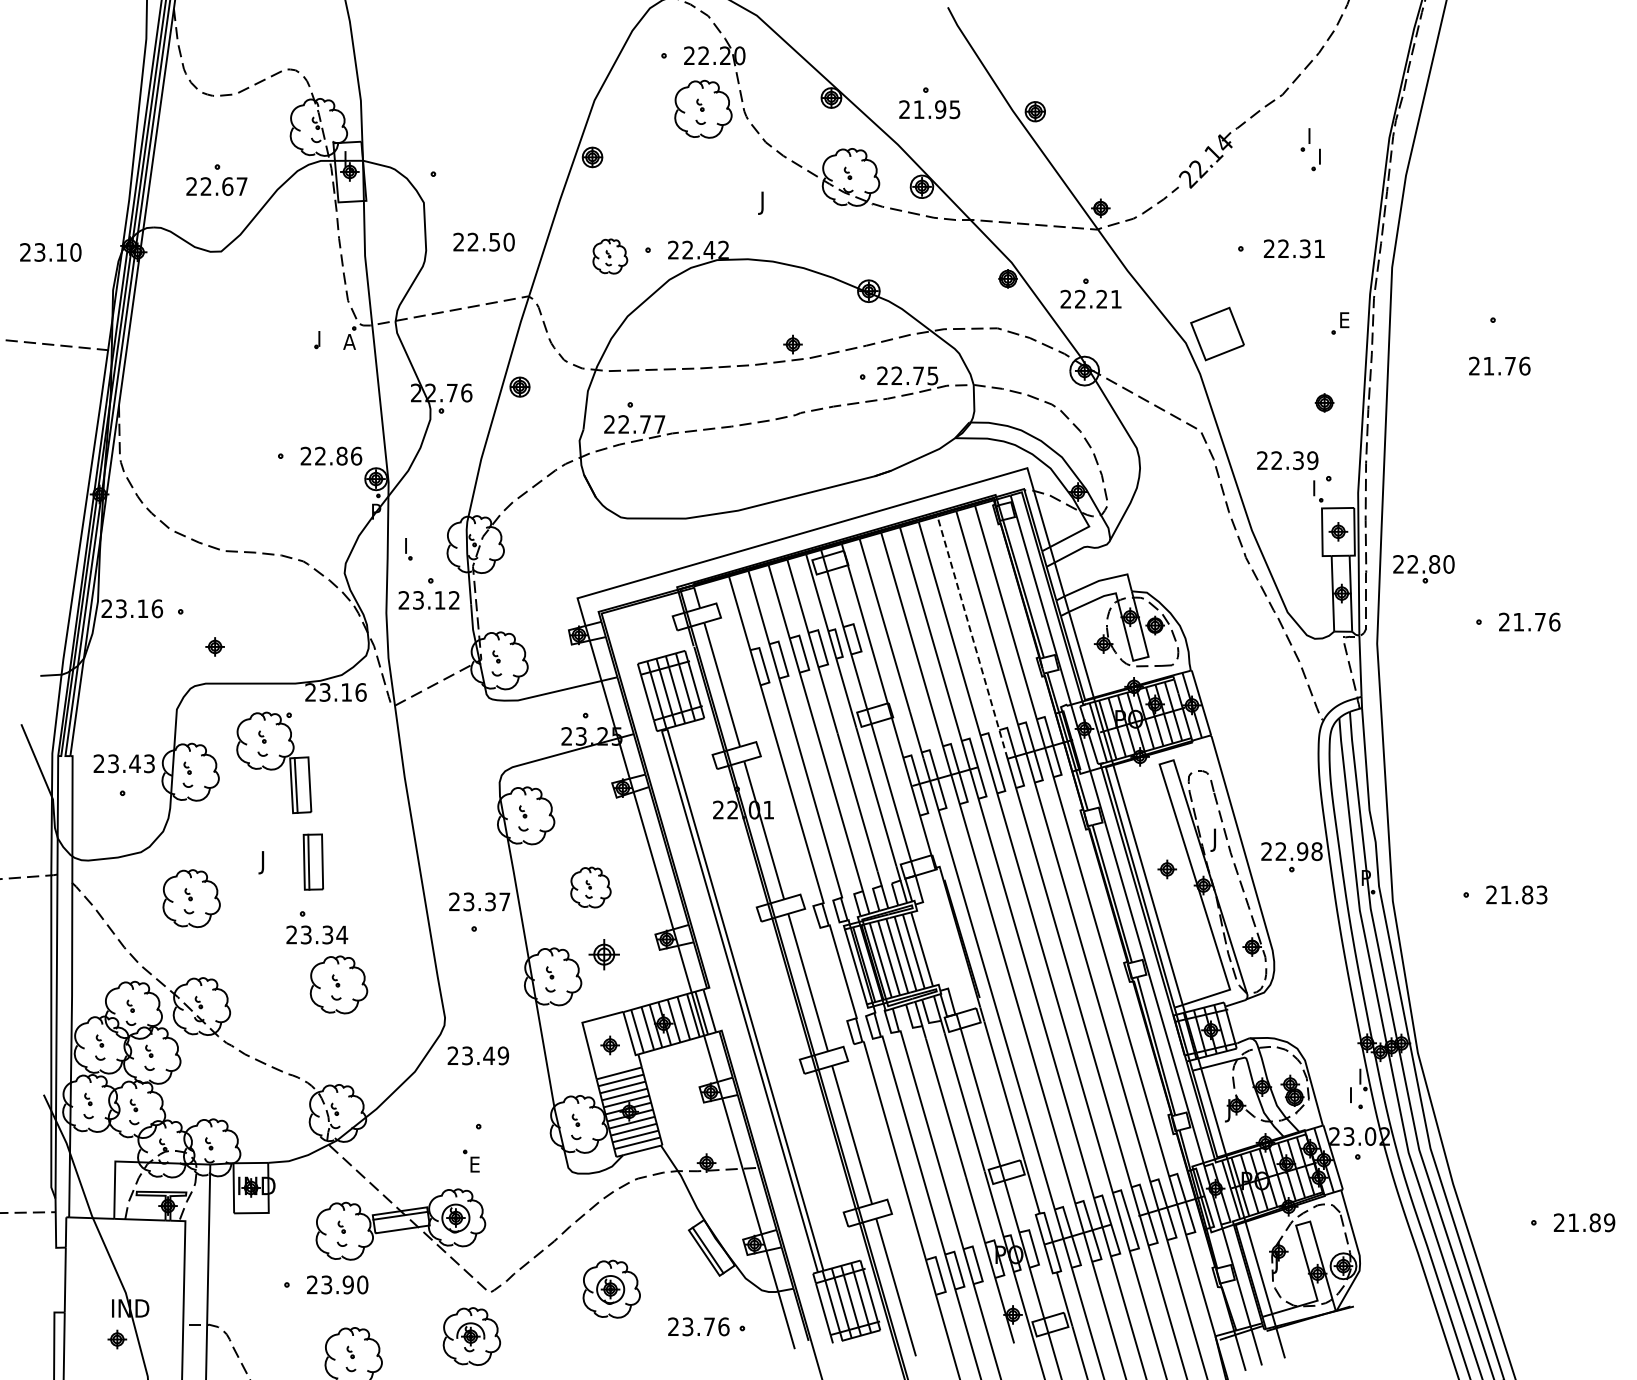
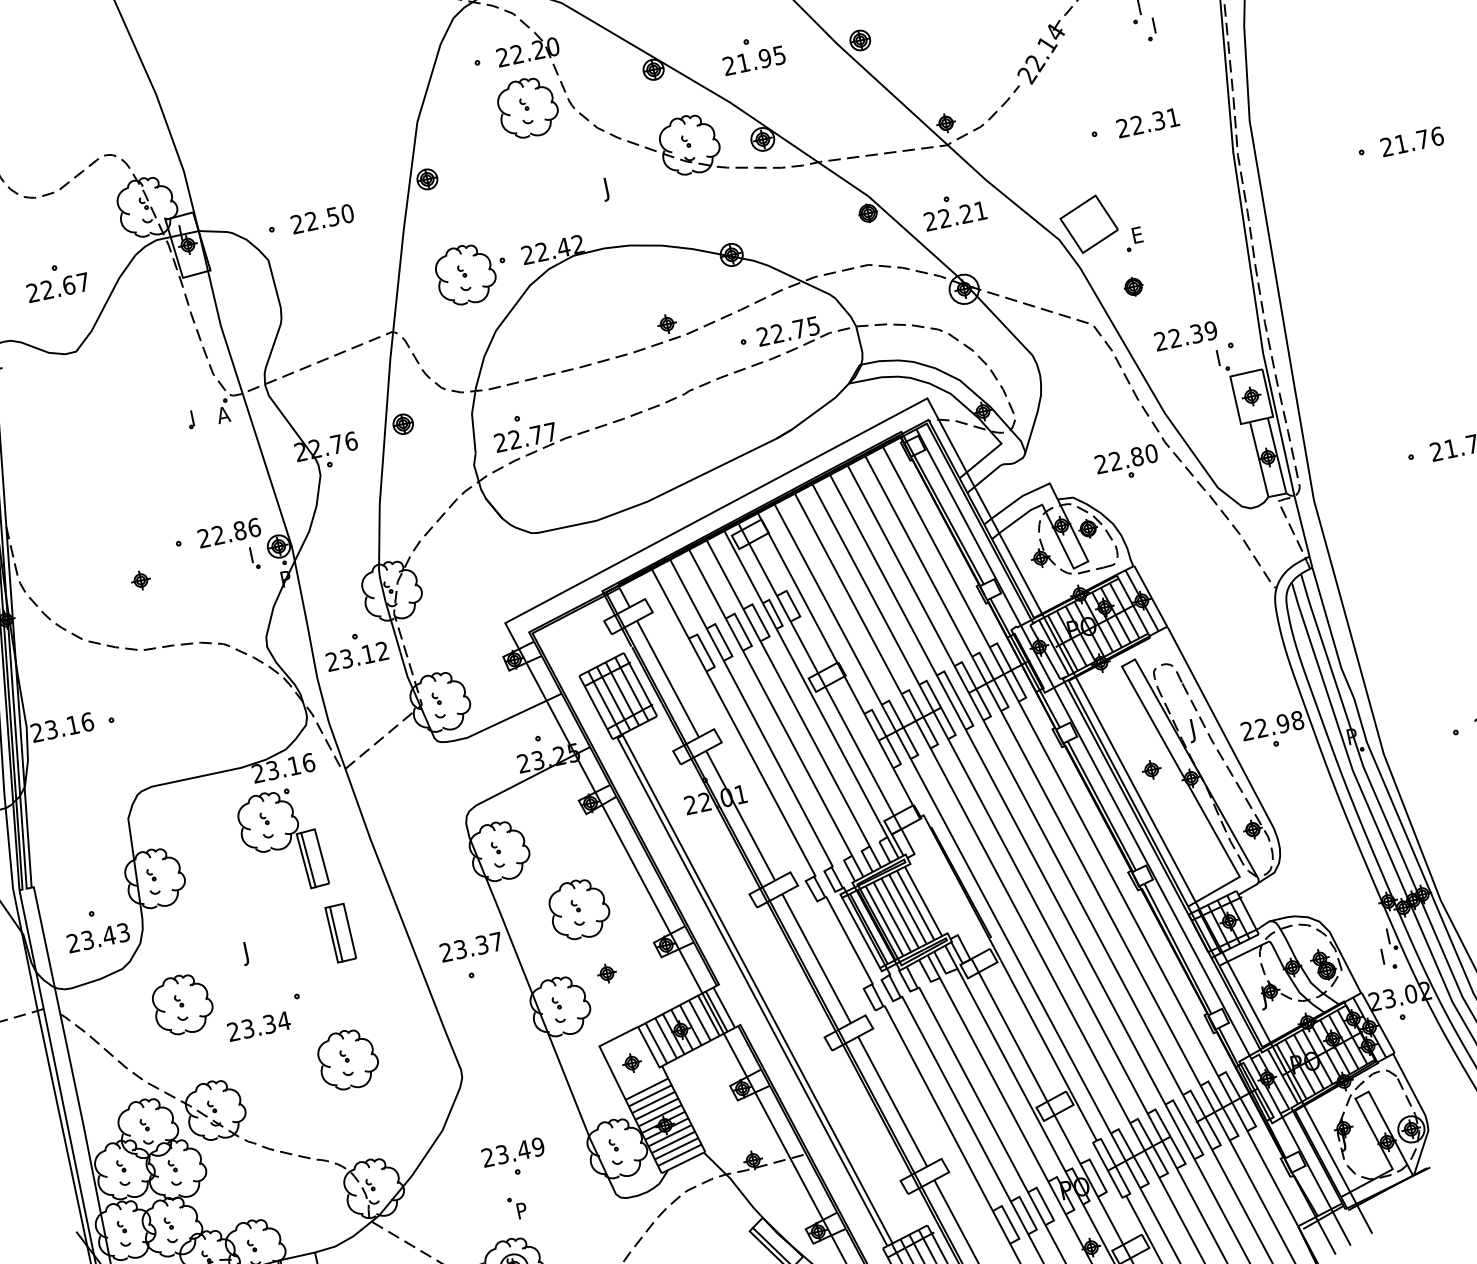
text: (483, 241) -> (321, 218), moved
part: (610, 256) -> (466, 274), size x1.67
part: (1340, 323) -> (1134, 239), moved
text: (1499, 365) -> (1411, 141), moved
part: (1324, 402) -> (1133, 286), moved
part: (408, 549) -> (254, 558), moved
part: (1423, 569) -> (1127, 464), moved
line: (972, 637) -> (908, 579), dashed -> solid
part: (214, 646) -> (140, 580), moved
part: (274, 762) -> (281, 841), moved
text: (123, 763) -> (97, 937), moved
part: (312, 861) -> (339, 932), moved
part: (590, 887) -> (579, 909), size x1.43
text: (317, 934) -> (259, 1025), moved
part: (604, 954) -> (607, 973), size x0.62
text: (478, 1055) -> (513, 1151), moved
text: (475, 1164) -> (522, 1210), E -> P

